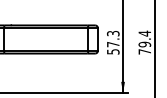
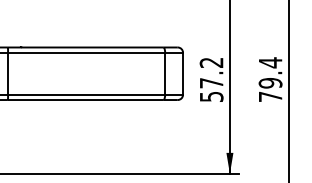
text: (113, 33) -> (212, 62), 57.3 -> 57.2

